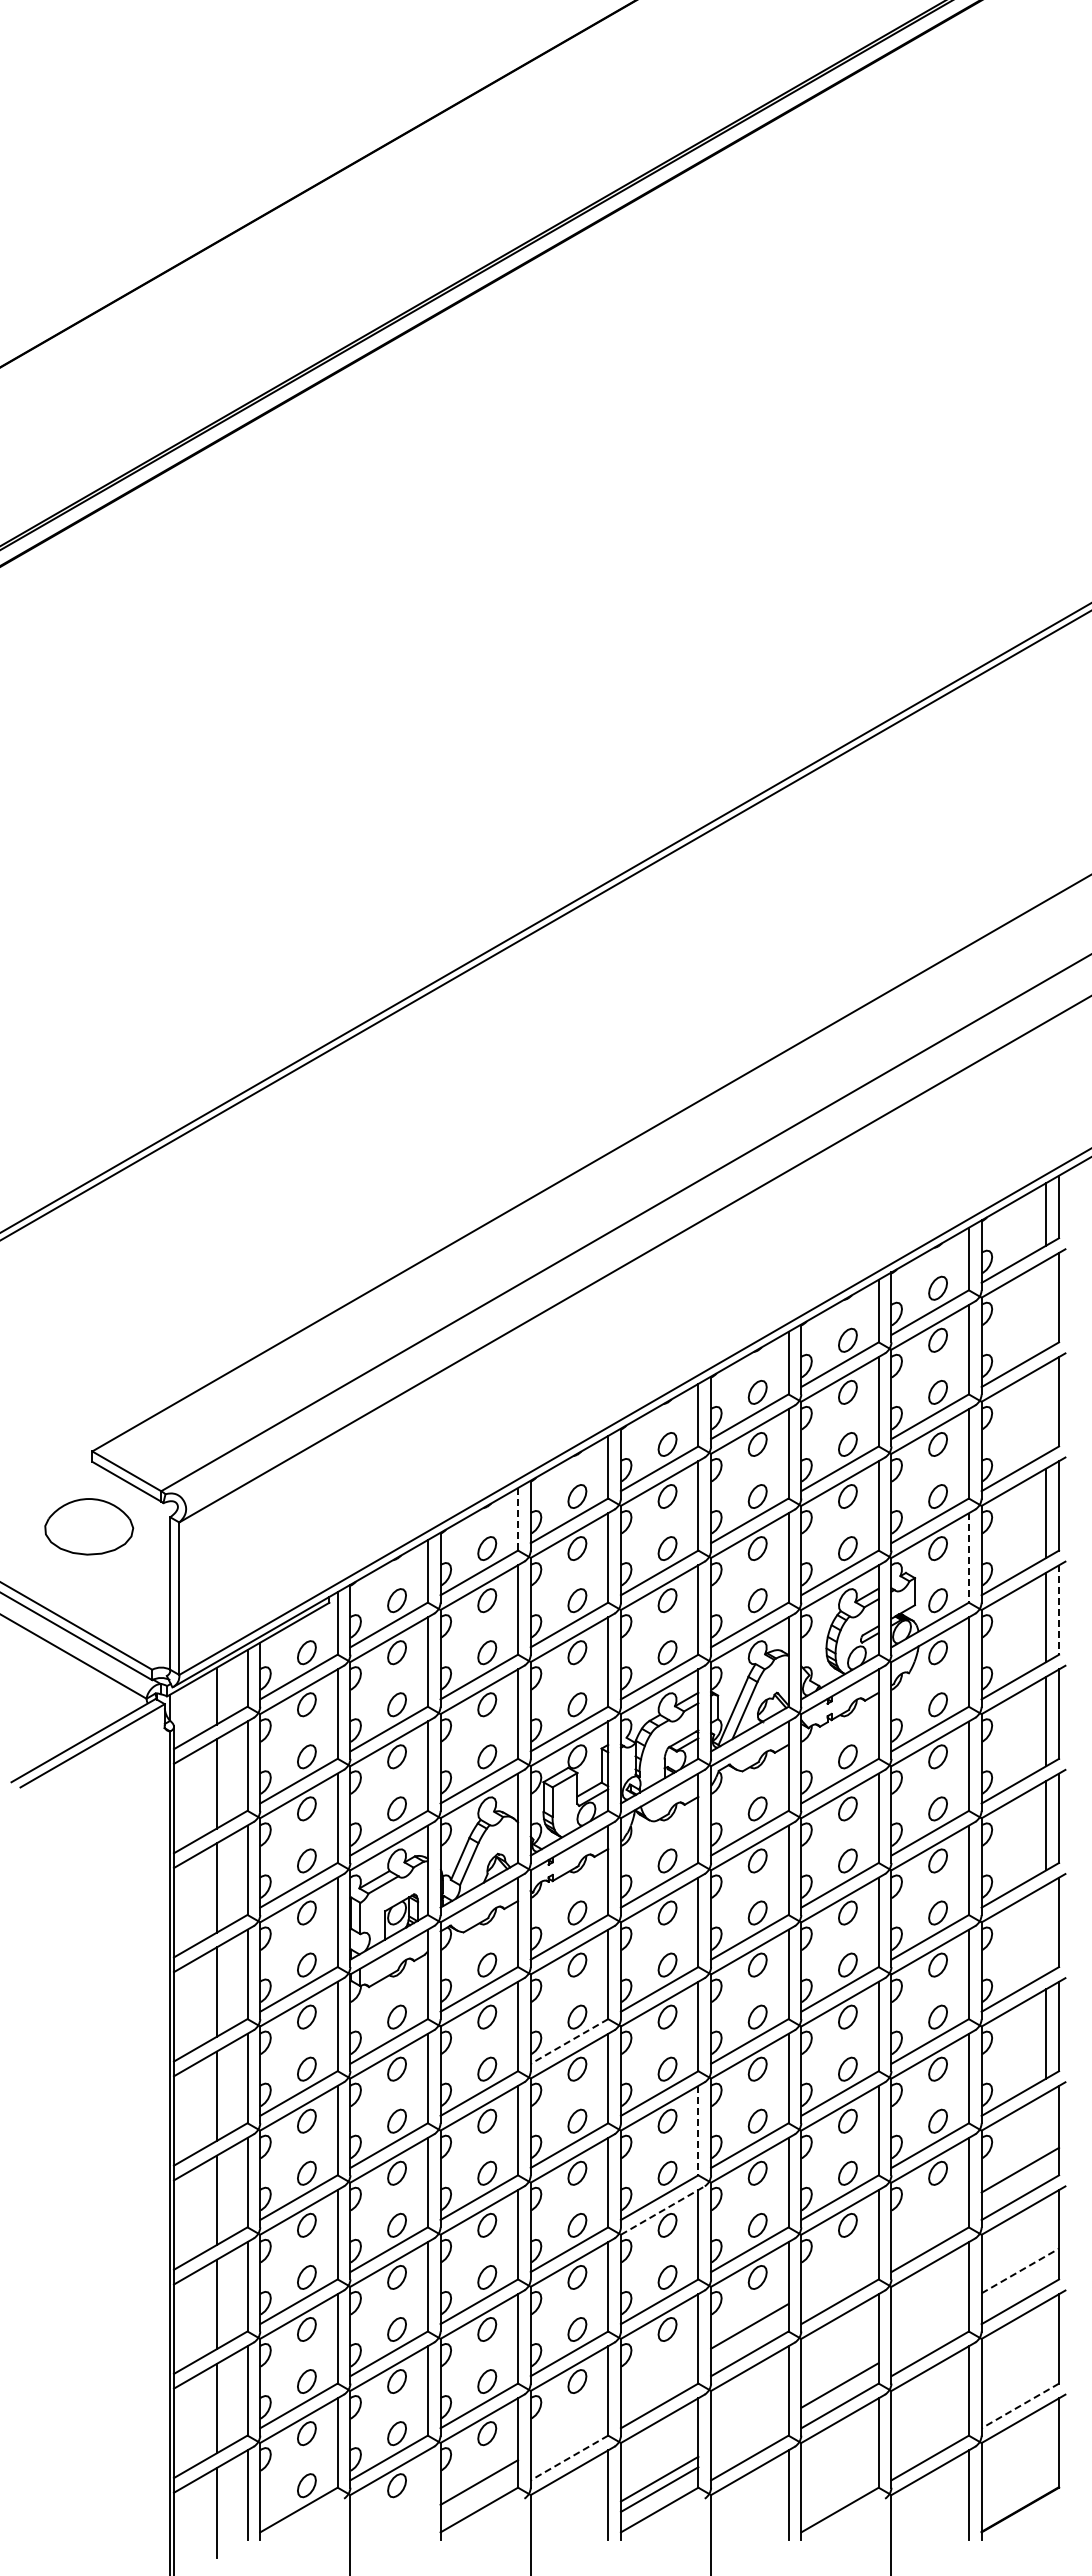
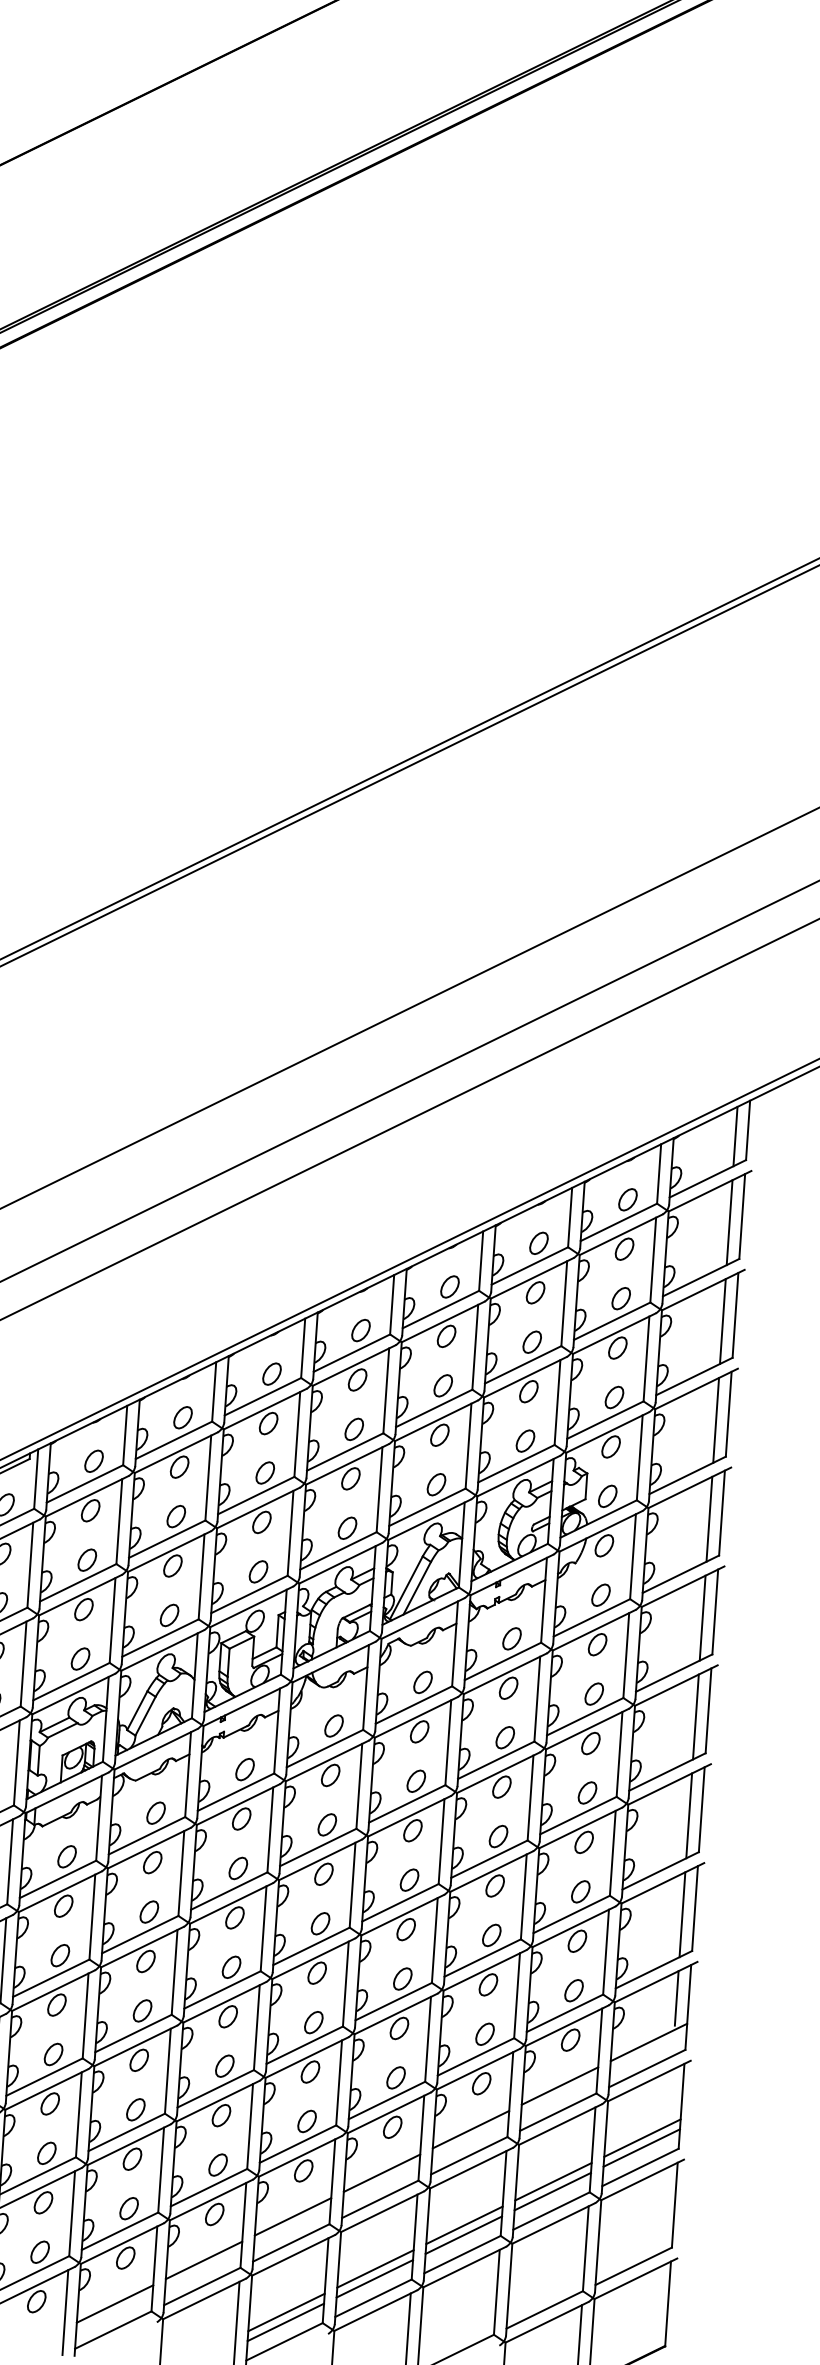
line: (1046, 1304) -> (729, 1222), added
line: (1046, 1408) -> (723, 1320), added
line: (518, 1519) -> (214, 1392), dashed -> solid
line: (968, 1557) -> (639, 1457), dashed -> solid
line: (1059, 1610) -> (722, 1513), dashed -> solid
line: (1046, 1929) -> (689, 1815), added
line: (569, 2041) -> (229, 1891), dashed -> solid
line: (1046, 2121) -> (676, 1997), added
line: (698, 2130) -> (345, 1983), dashed -> solid
line: (663, 2210) -> (307, 2057), dashed -> solid
line: (929, 2221) -> (559, 2085), added
line: (1020, 2270) -> (642, 2137), dashed -> solid
line: (839, 2273) -> (470, 2128), added
line: (1020, 2281) -> (641, 2148), added
line: (929, 2322) -> (552, 2181), added
line: (929, 2333) -> (552, 2191), added
line: (839, 2374) -> (464, 2224), added
line: (659, 2378) -> (292, 2216), added
line: (1020, 2405) -> (633, 2265), dashed -> solid
line: (749, 2426) -> (375, 2268), added
line: (569, 2430) -> (204, 2260), added
line: (749, 2437) -> (374, 2278), added
line: (569, 2457) -> (202, 2286), dashed -> solid
line: (427, 2494) -> (65, 2312), added

